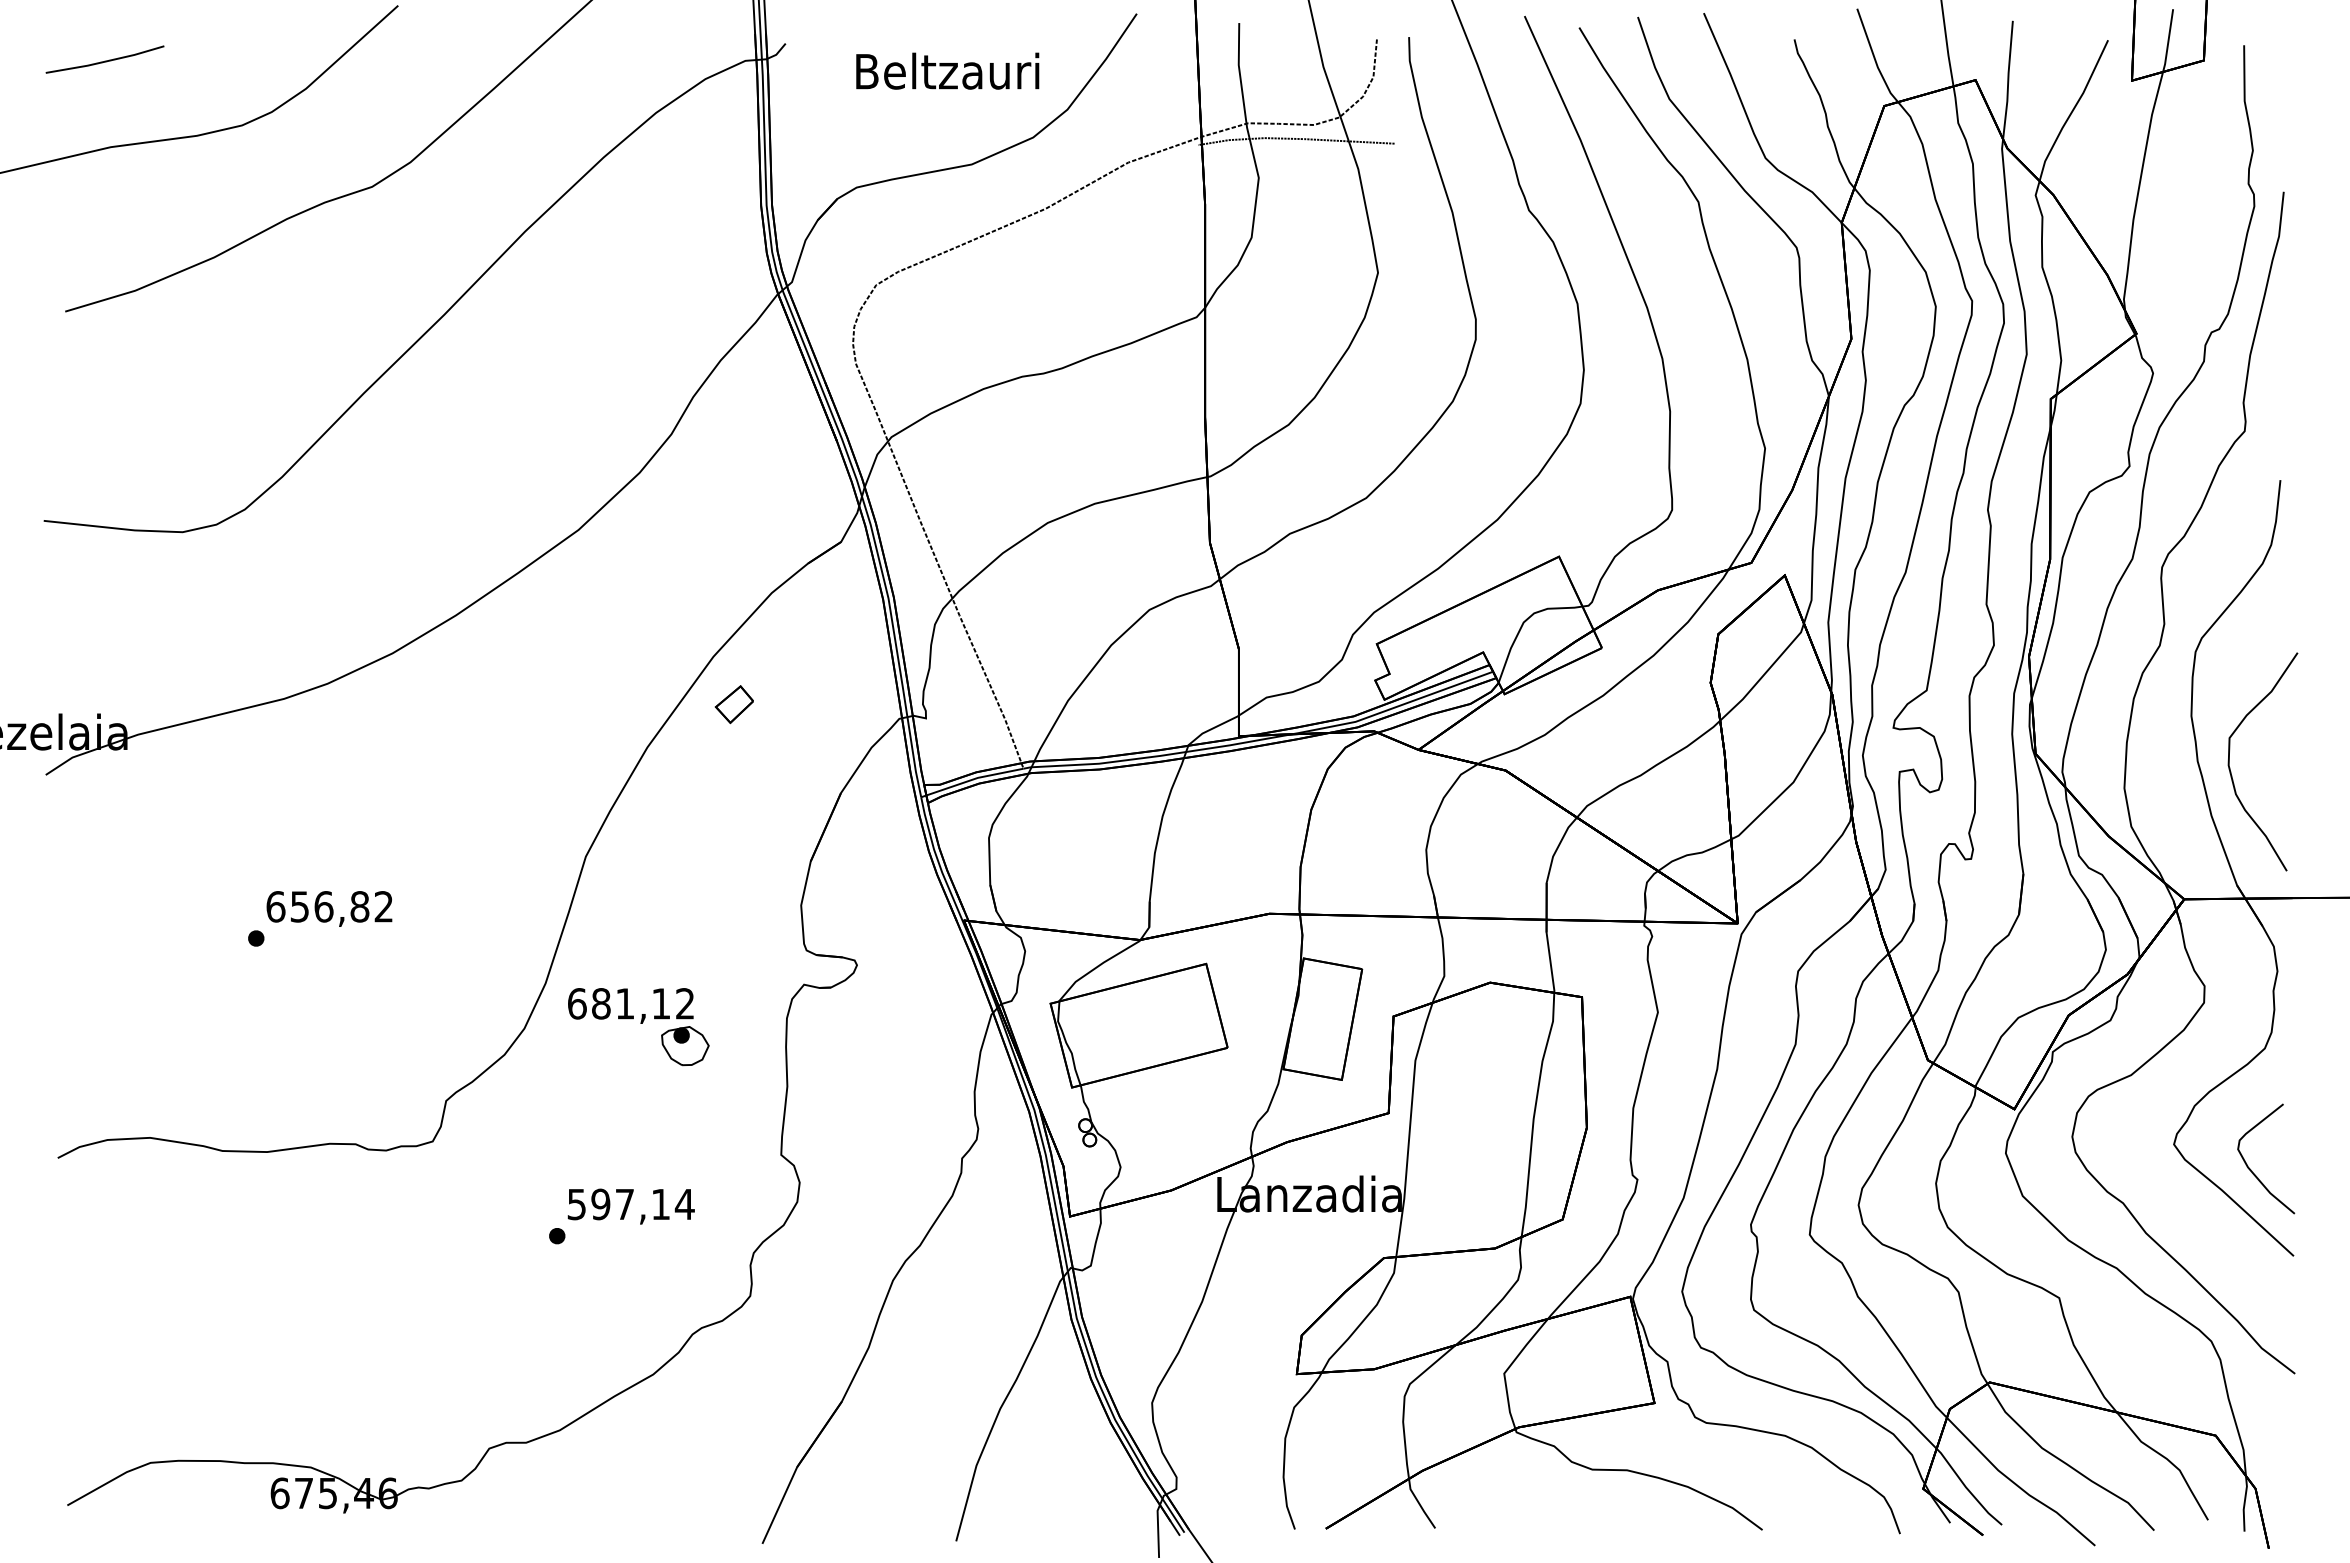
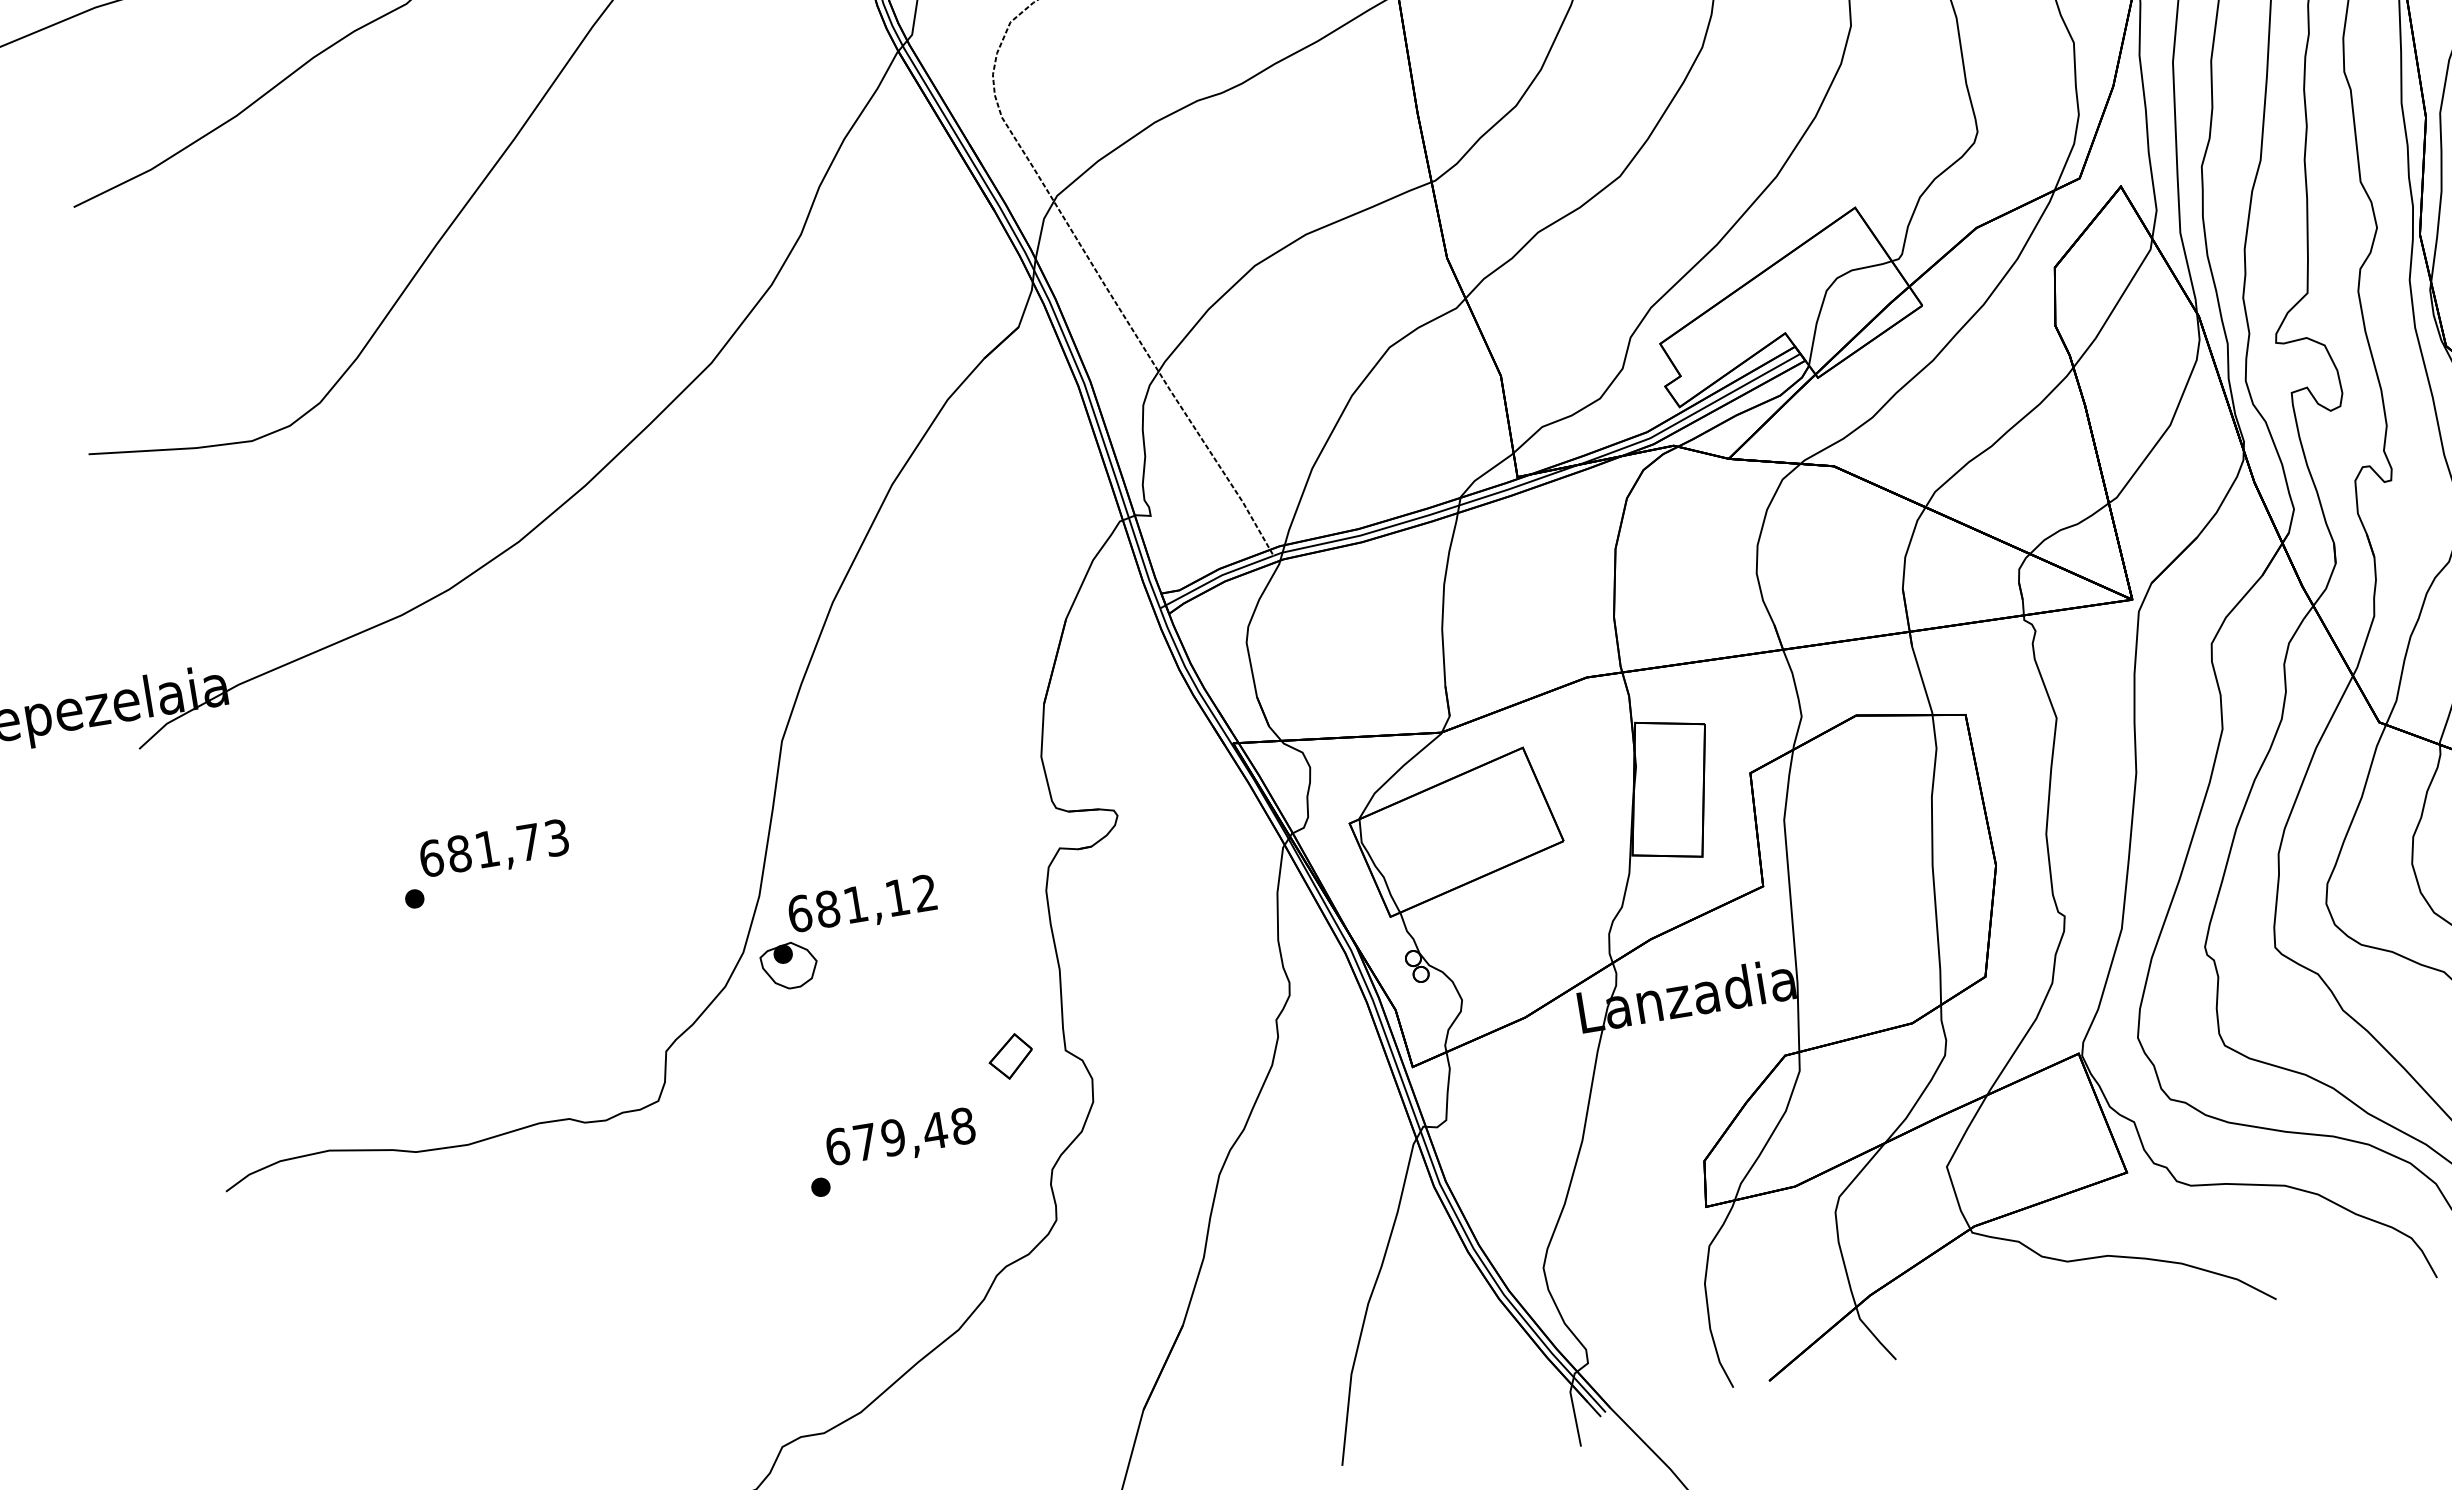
part: (733, 704) -> (1009, 1056), moved
text: (341, 906) -> (507, 845), 656,82 -> 681,73
part: (685, 1046) -> (789, 966), moved
text: (630, 1204) -> (899, 1136), 597,14 -> 679,48

